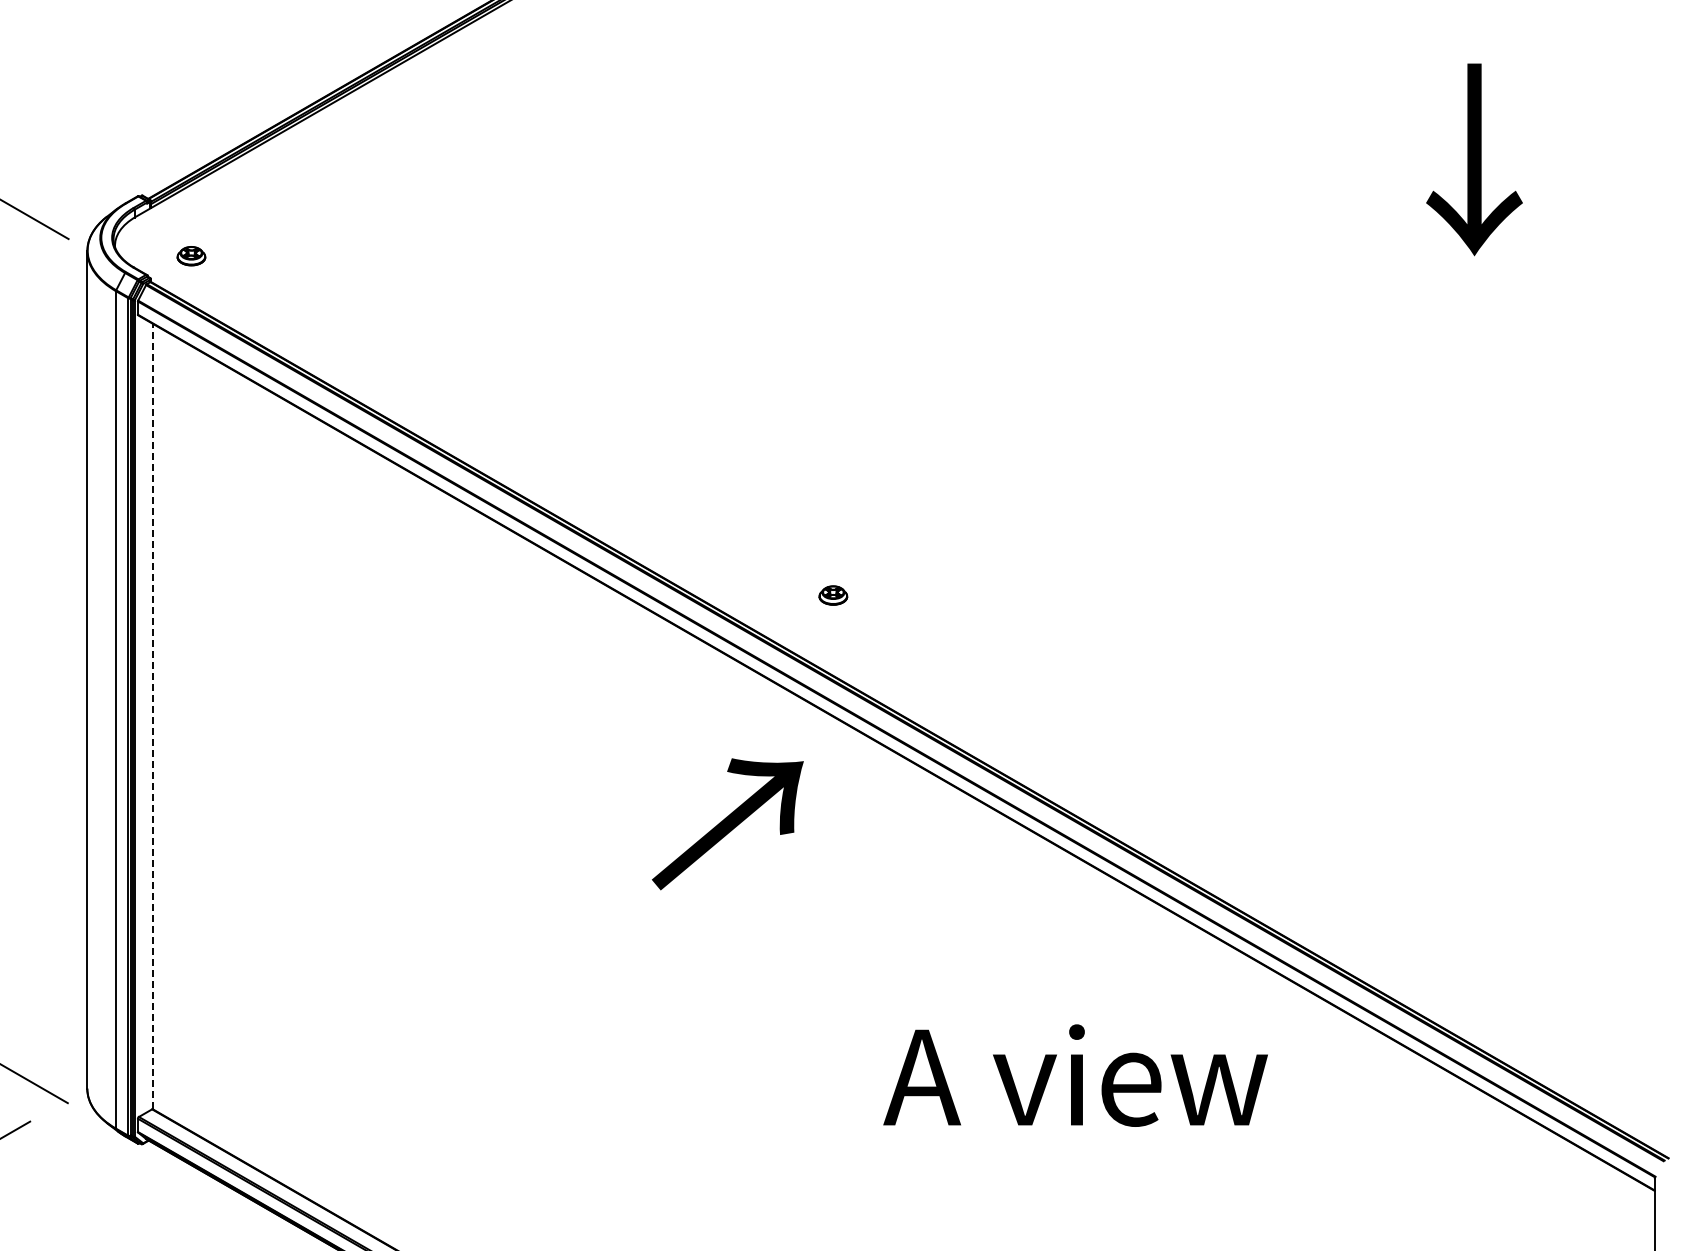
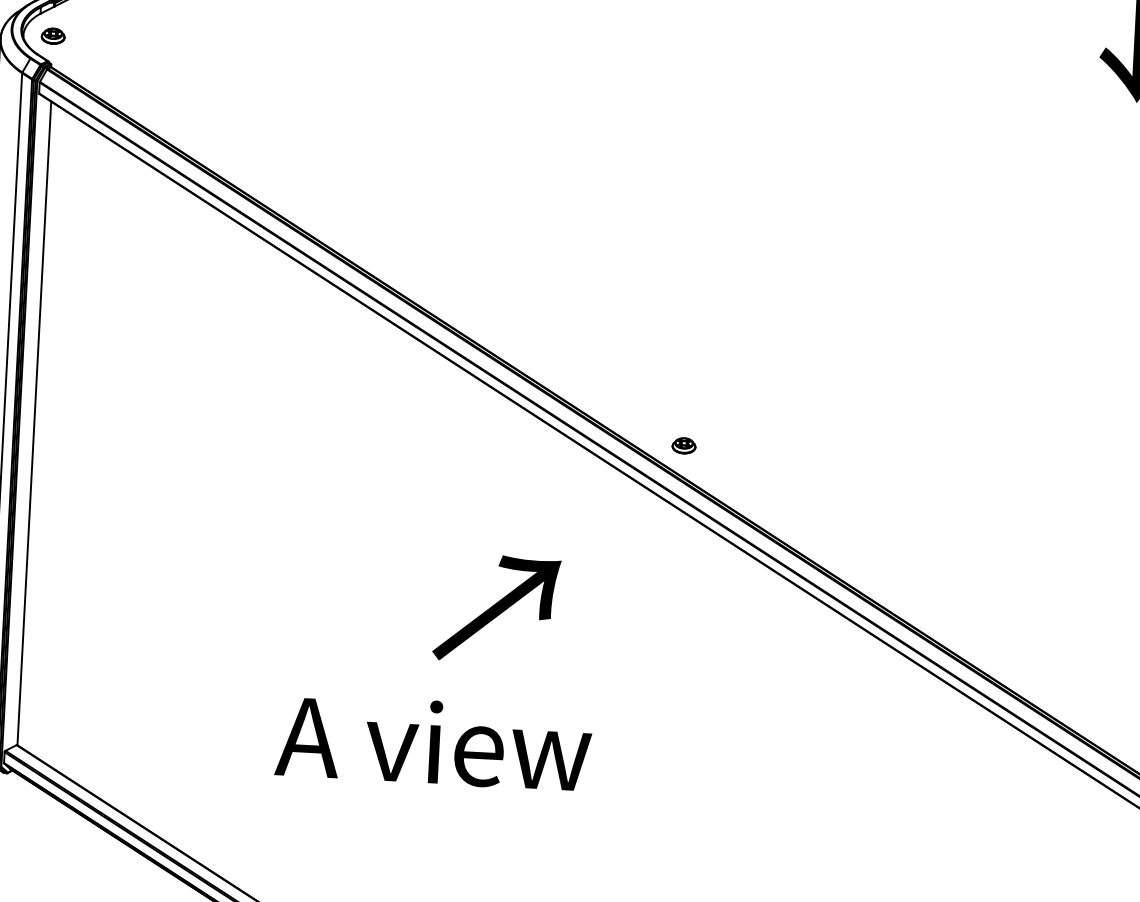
part: (191, 256) -> (53, 36), moved
part: (833, 595) -> (684, 445), moved
line: (153, 716) -> (34, 423), dashed -> solid
text: (727, 824) -> (496, 609), moved
text: (1075, 1075) -> (433, 742), moved

